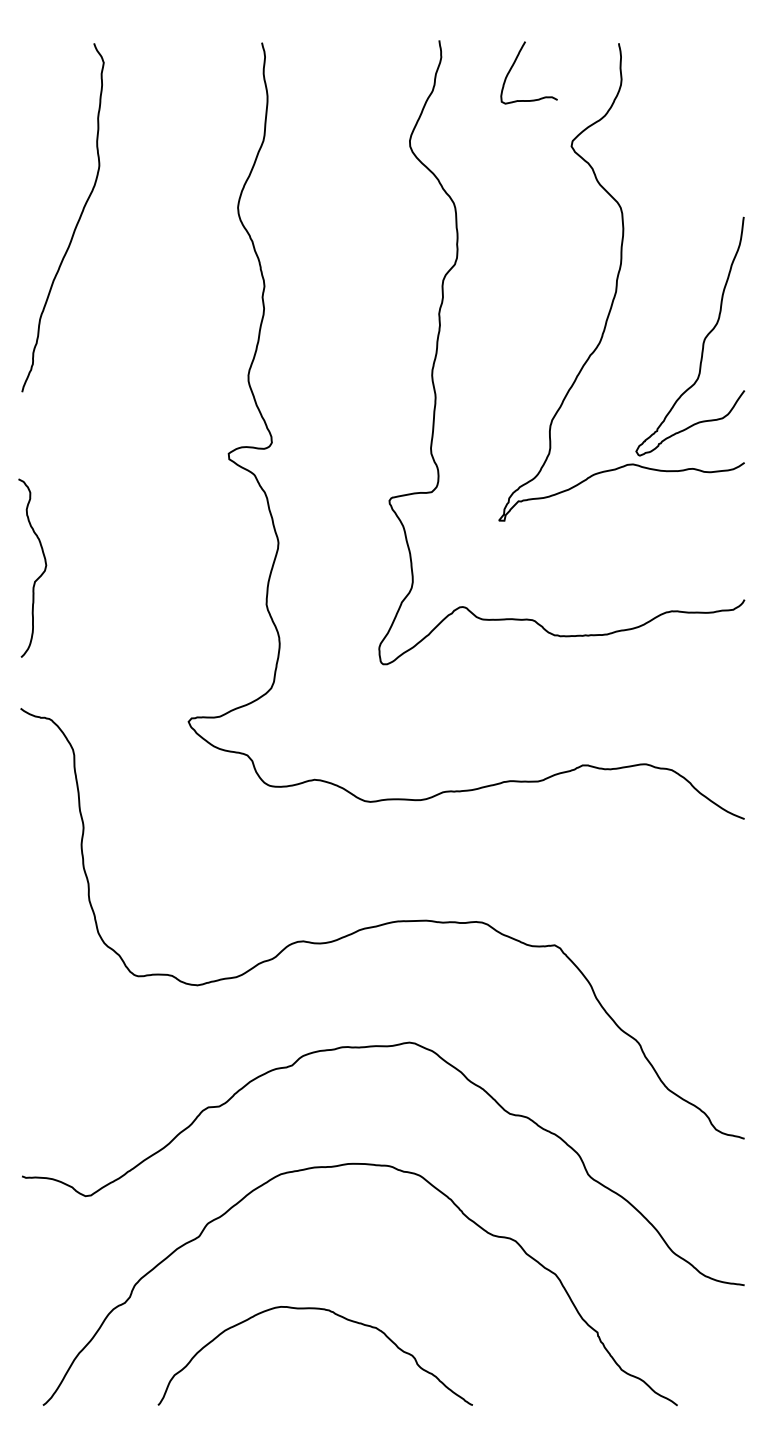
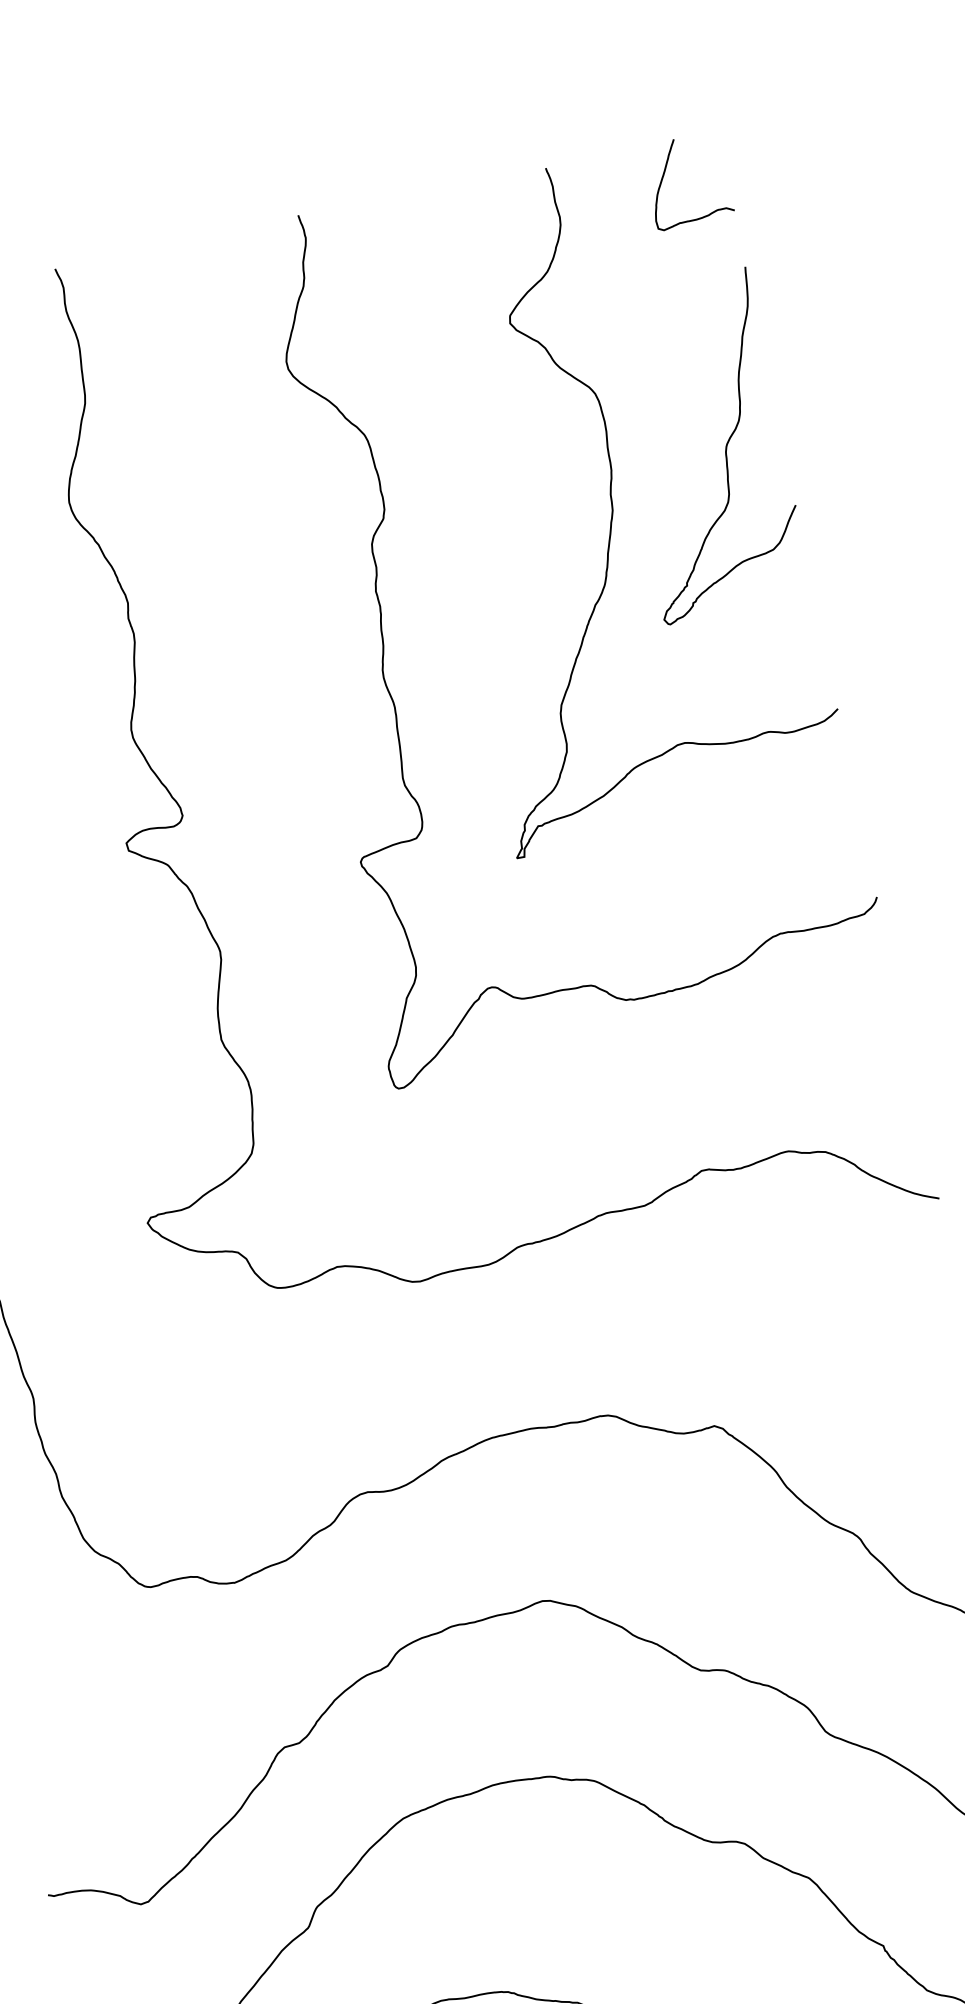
curve: (514, 64) -> (665, 173), moved
curve: (703, 339) -> (724, 446), moved

